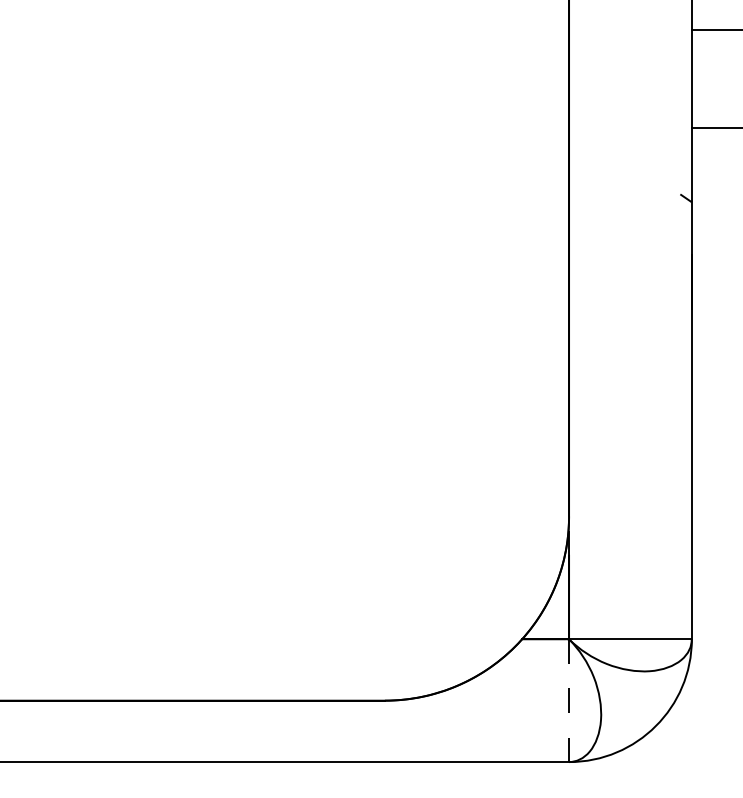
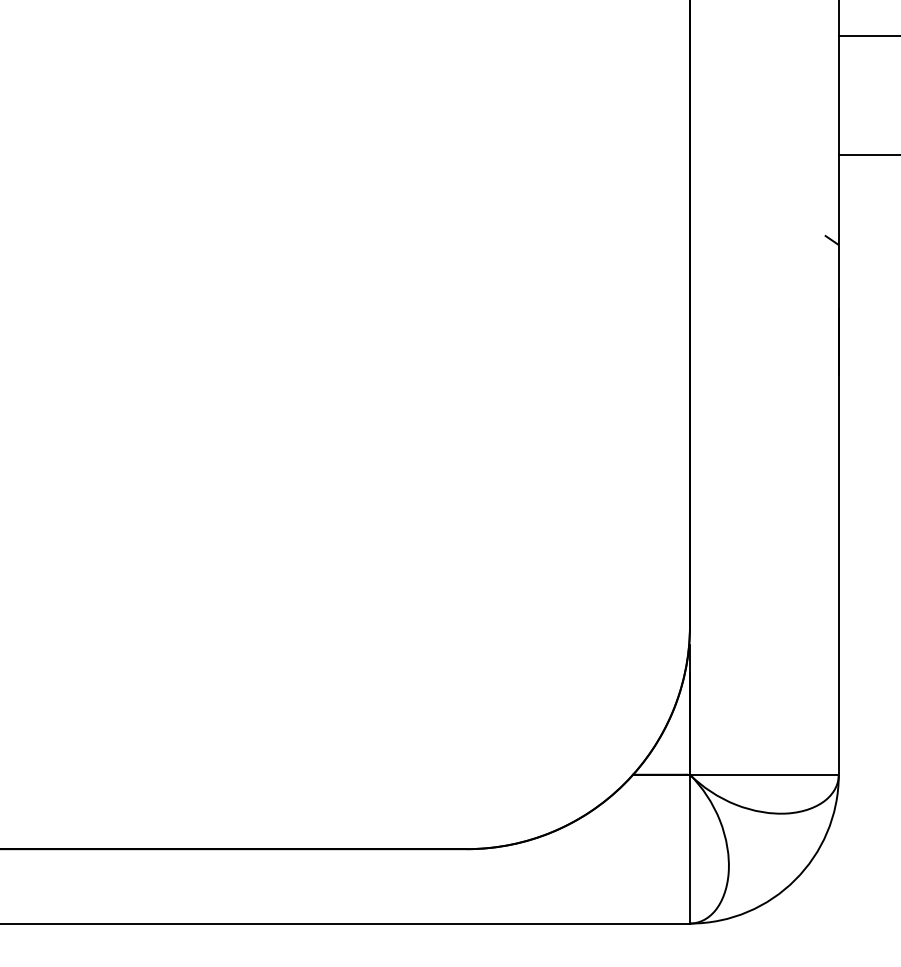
line: (568, 700) -> (689, 848), dashed -> solid

